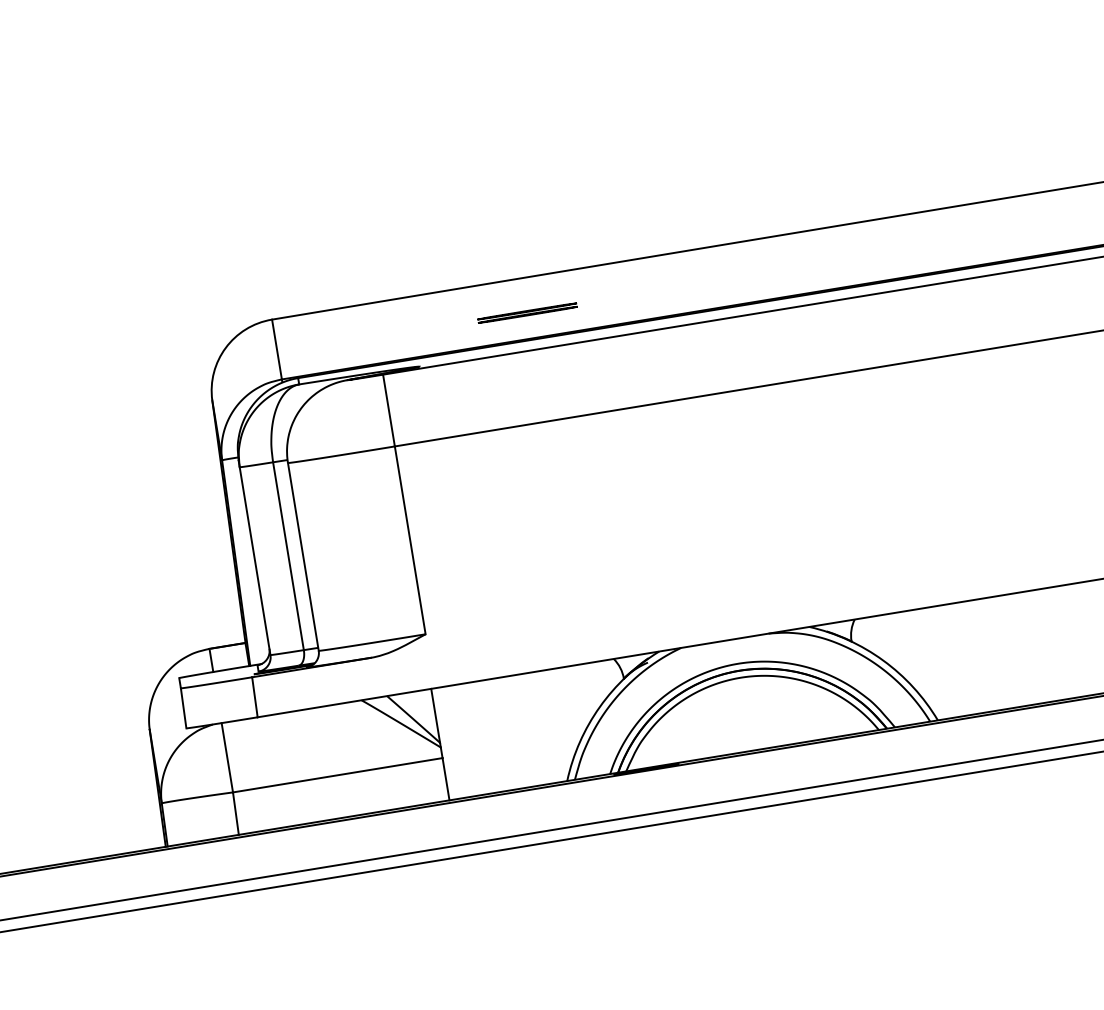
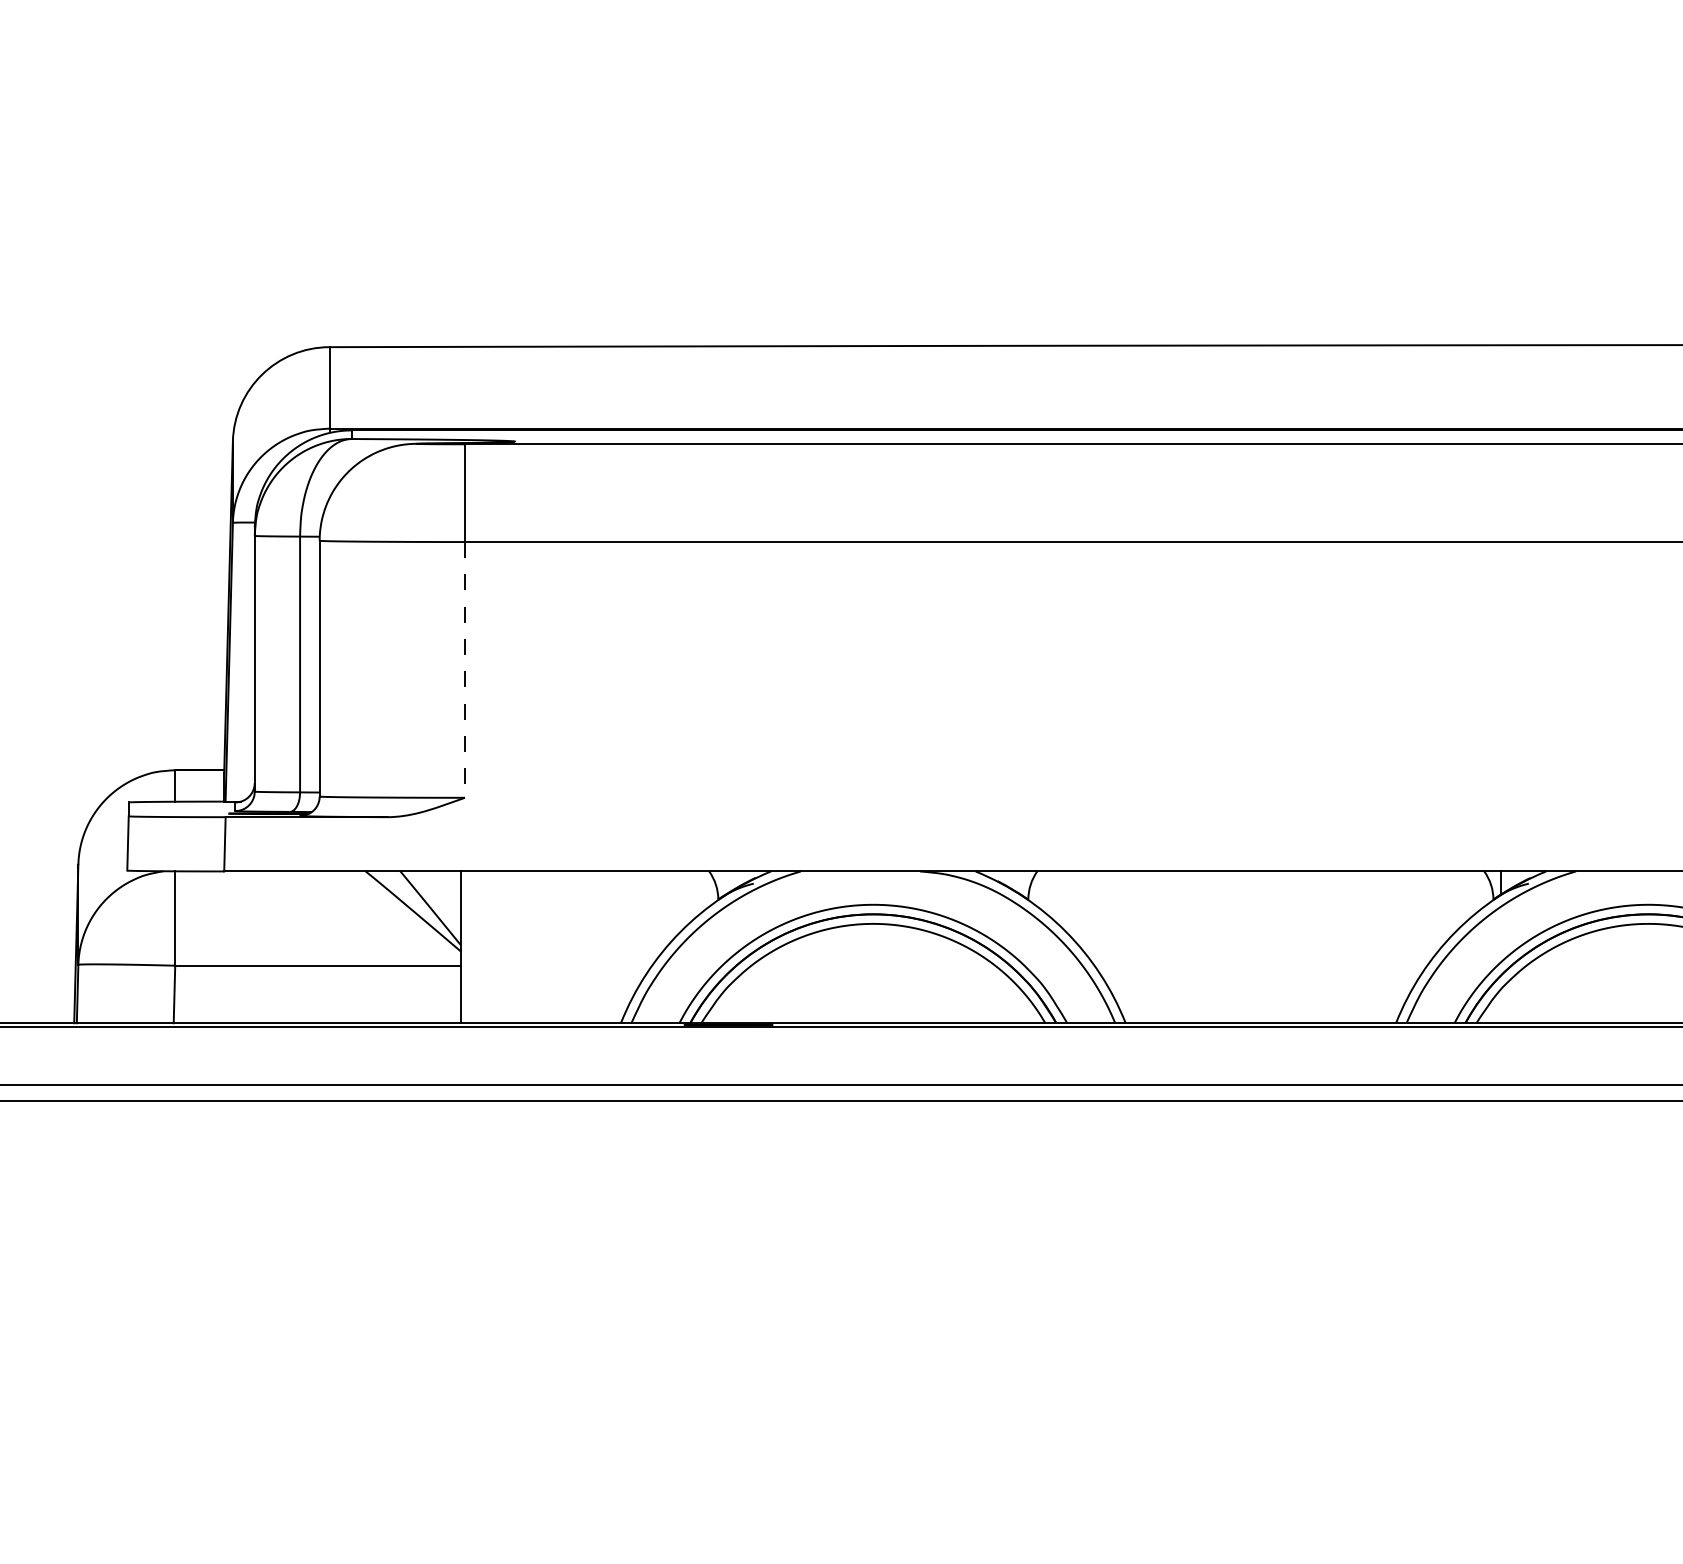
part: (527, 312) -> (669, 393), removed
line: (410, 540) -> (465, 669), solid -> dashed

